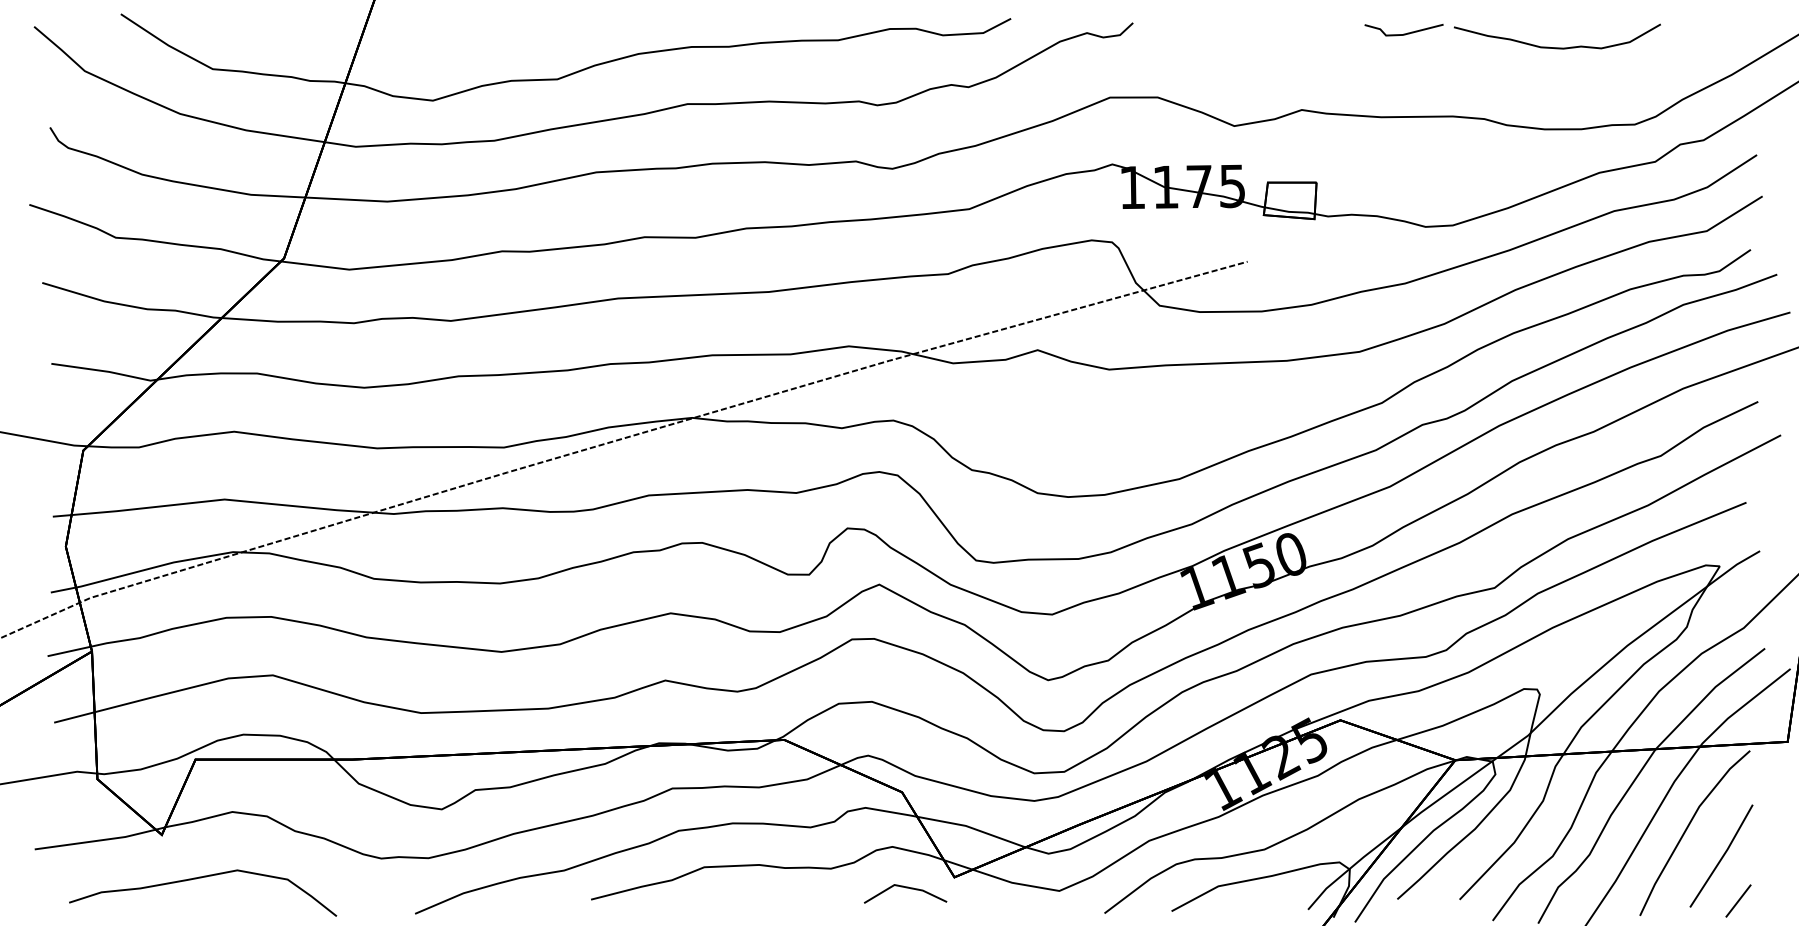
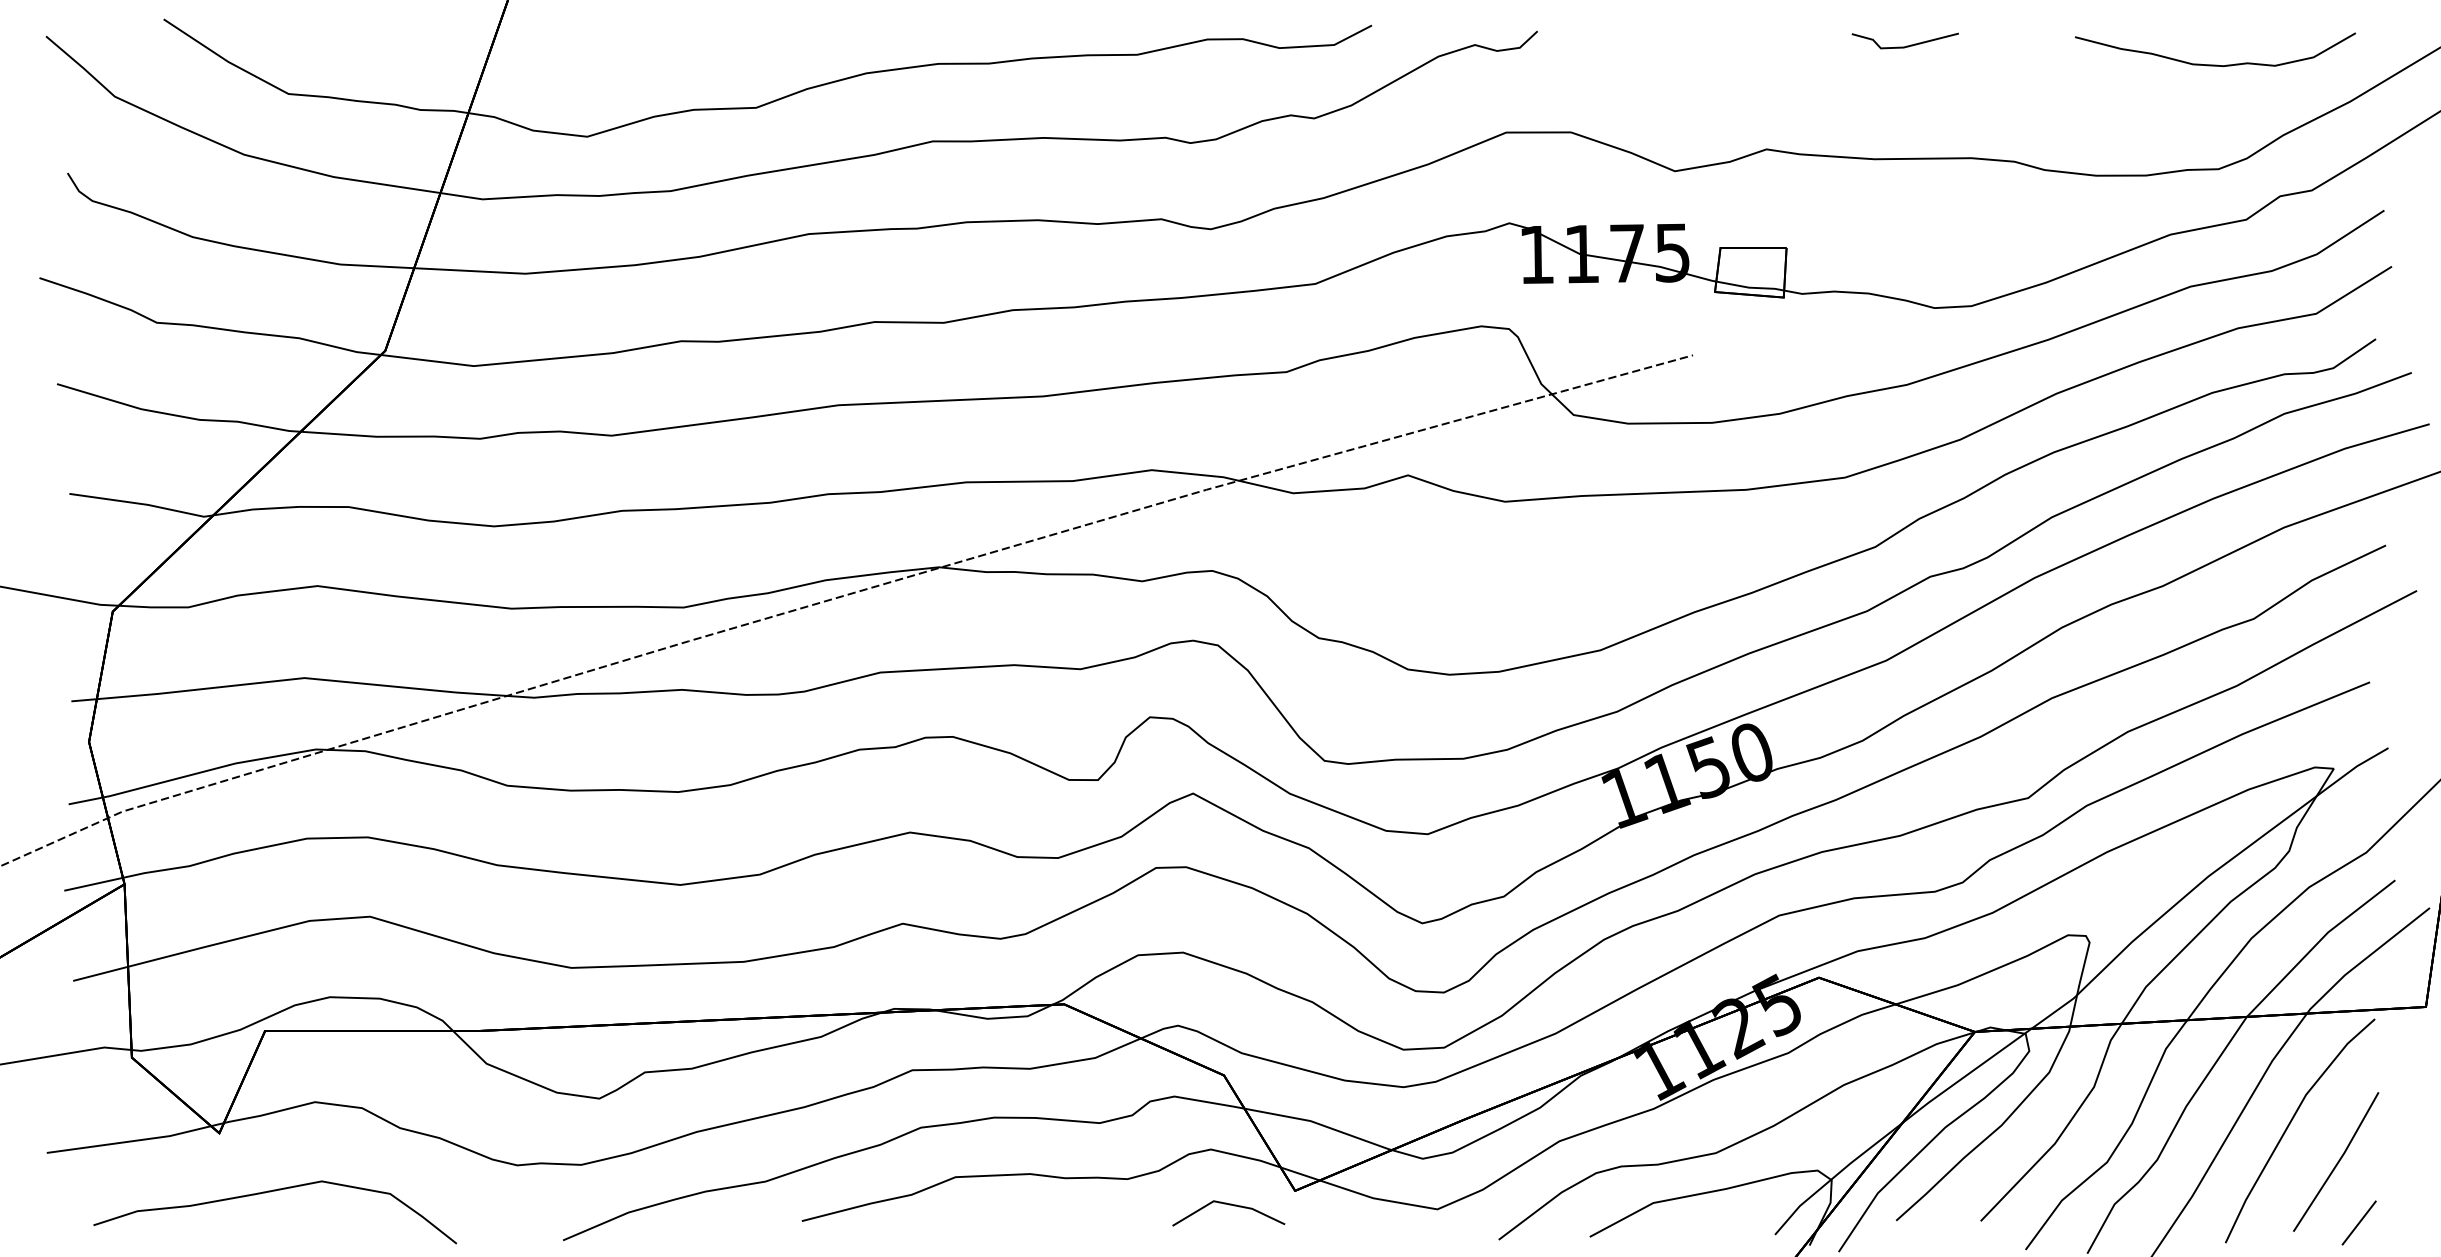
curve: (1557, 47) -> (2215, 64), moved

